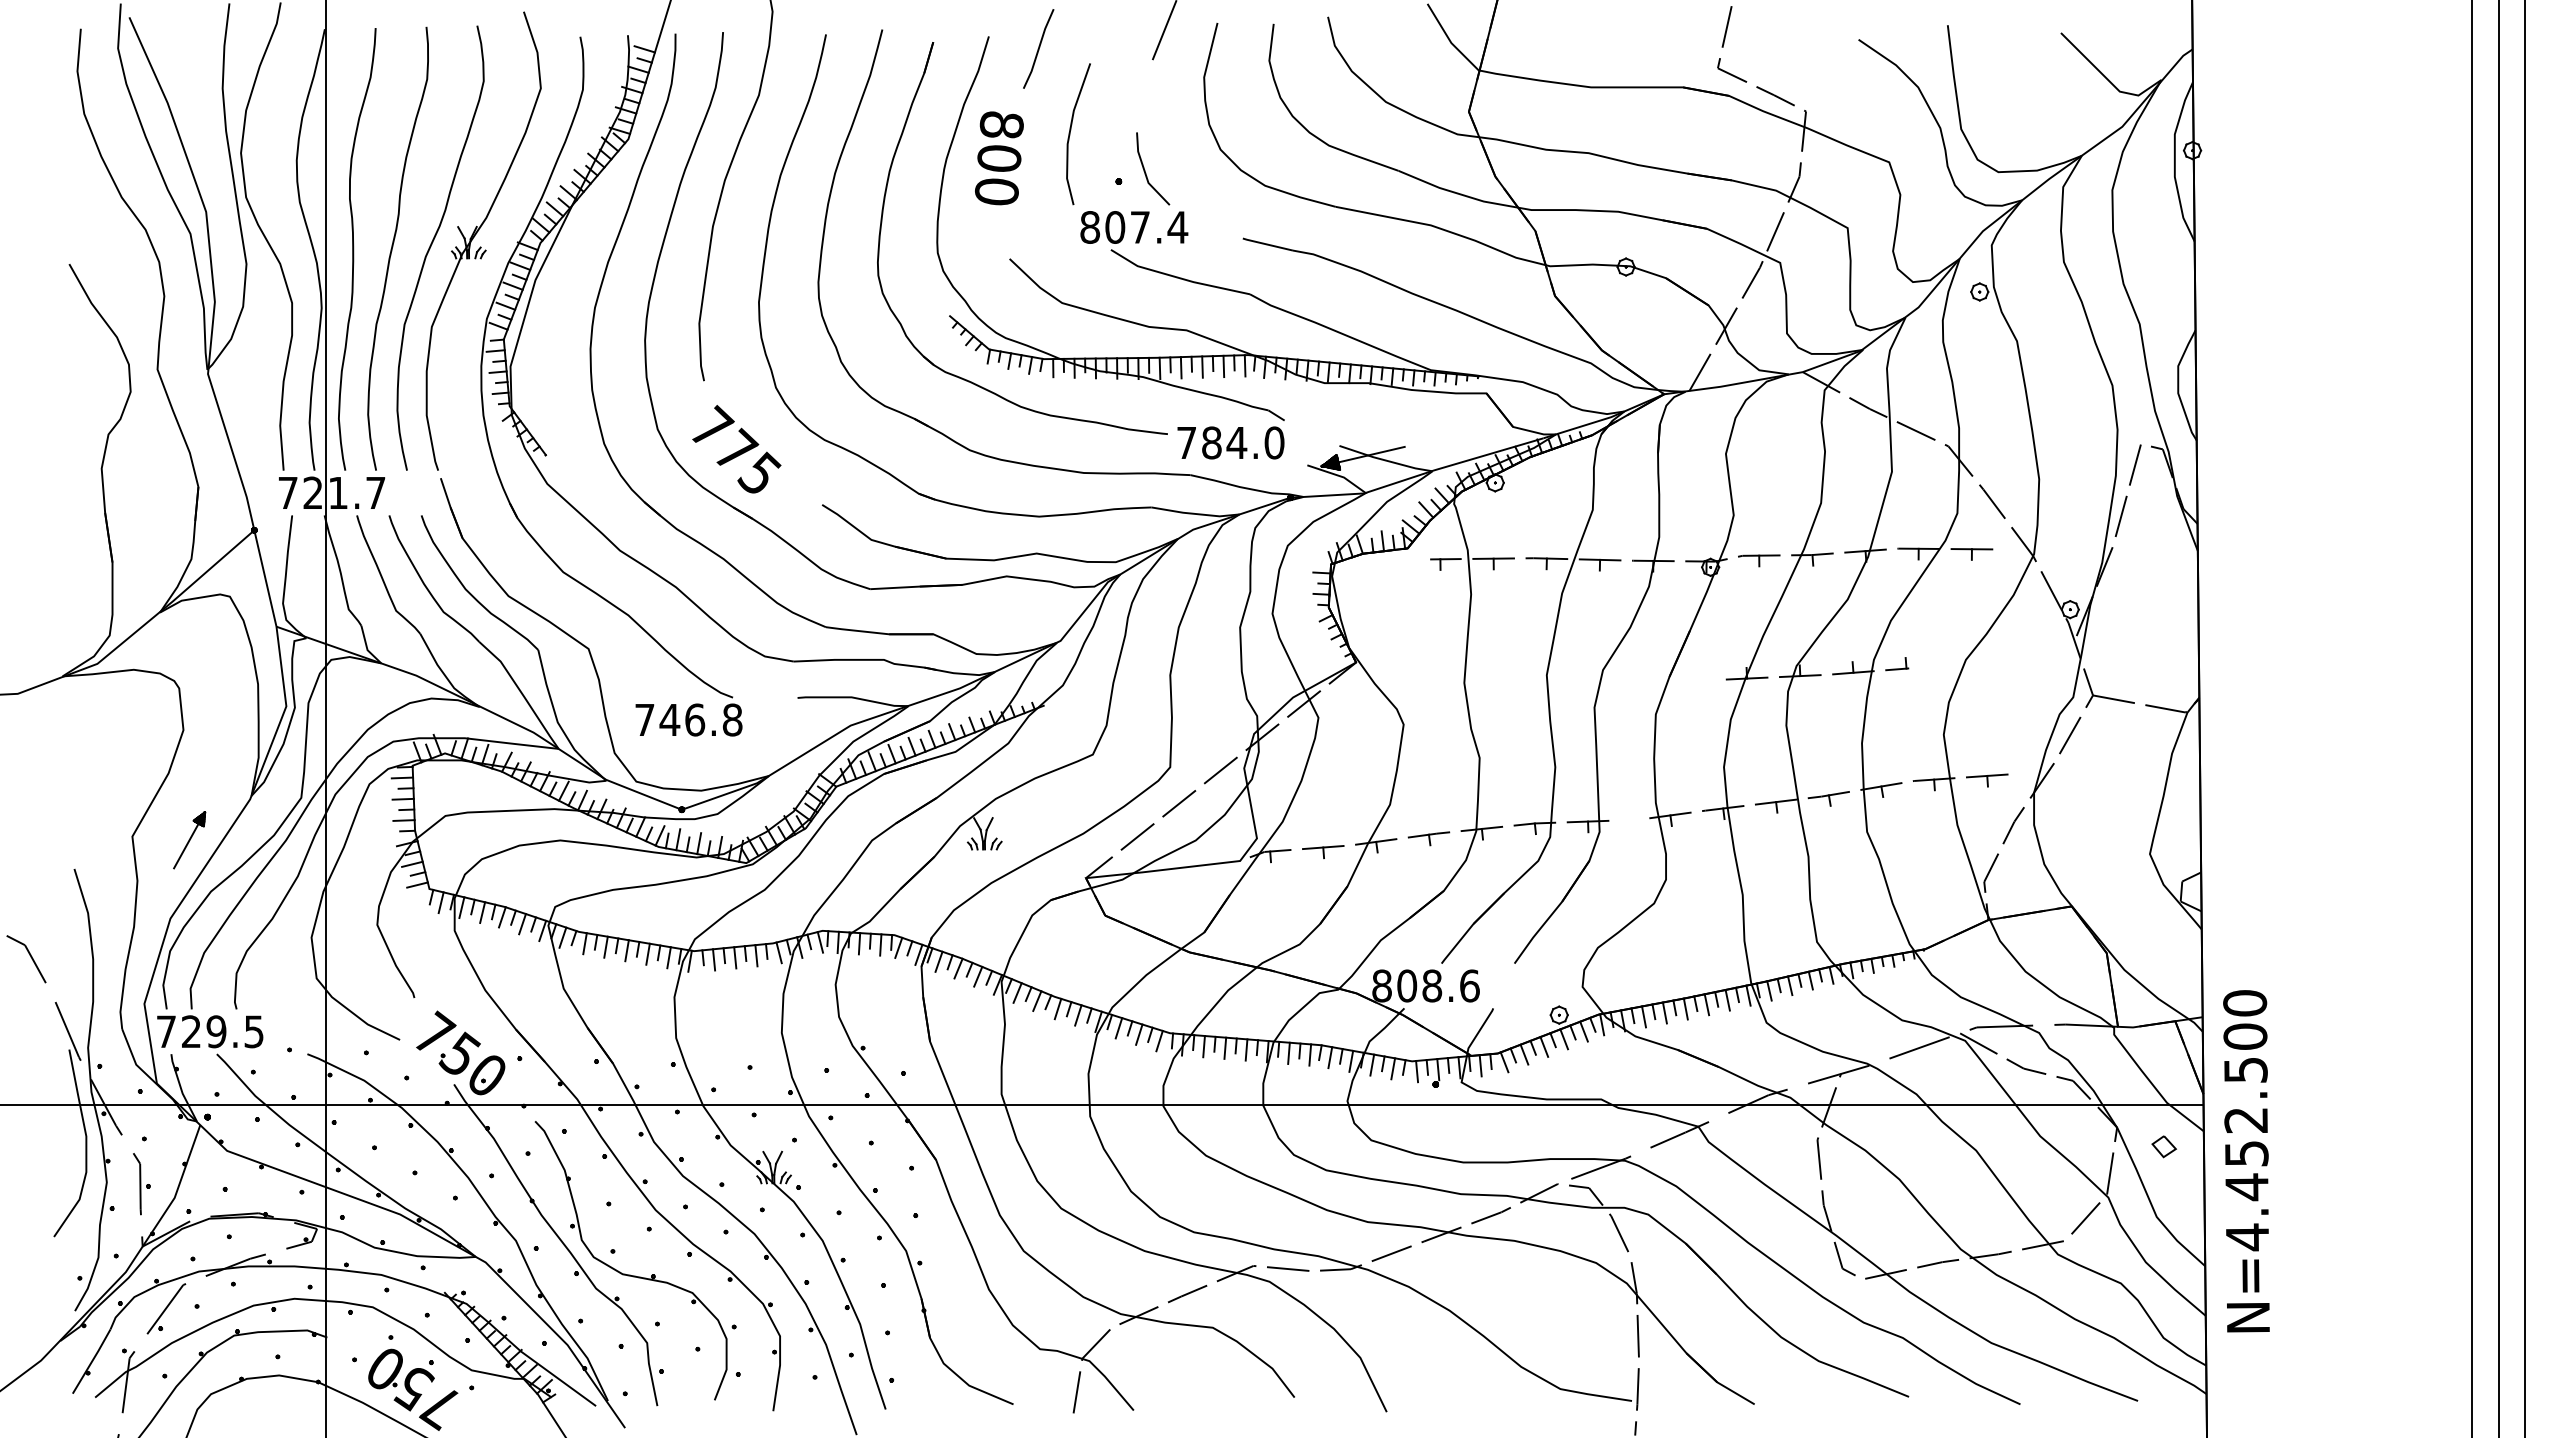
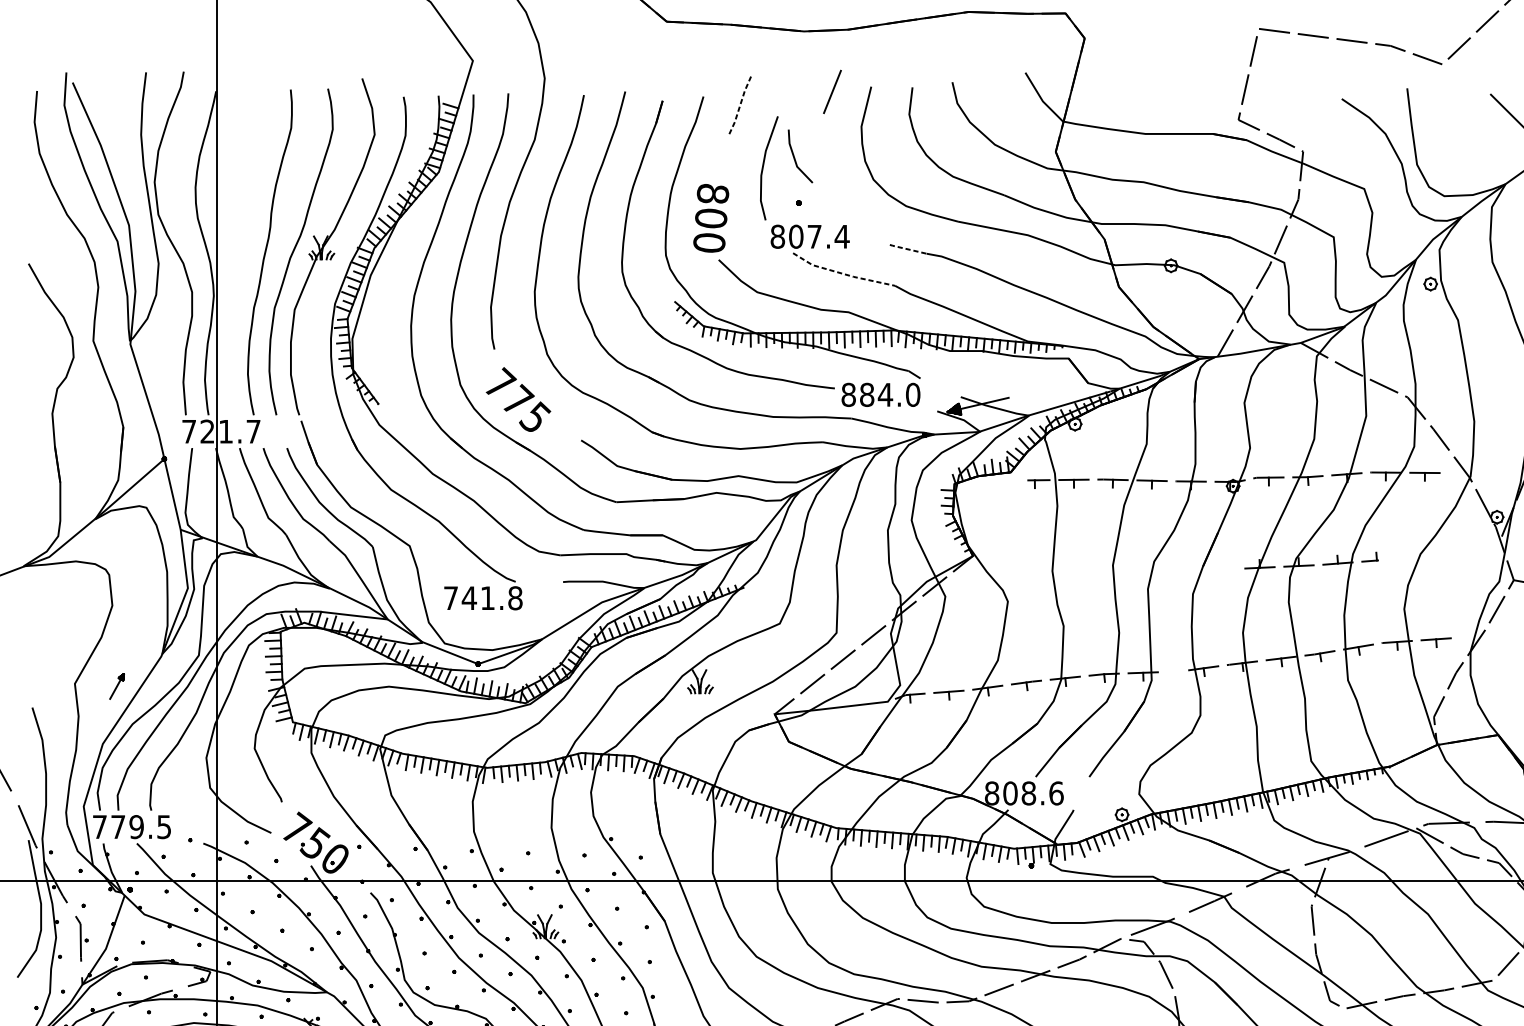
line: (1038, 49) -> (739, 106), solid -> dashed
text: (999, 158) -> (711, 218), moved
line: (1145, 170) -> (794, 157), moved
line: (1267, 244) -> (907, 249), solid -> dashed
curve: (354, 249) -> (237, 252), removed
line: (1178, 277) -> (842, 273), solid -> dashed
text: (1186, 442) -> (848, 394), 784.0 -> 884.0
text: (695, 719) -> (488, 597), 746.8 -> 741.8
part: (189, 840) -> (116, 686), size x0.6
text: (191, 1031) -> (118, 826), 729.5 -> 779.5

